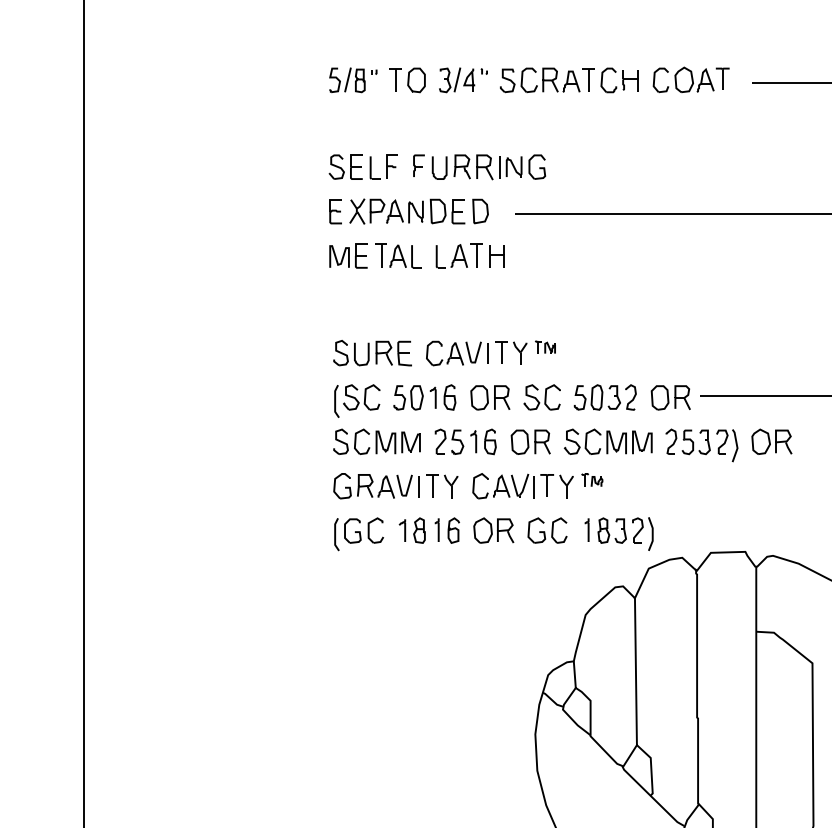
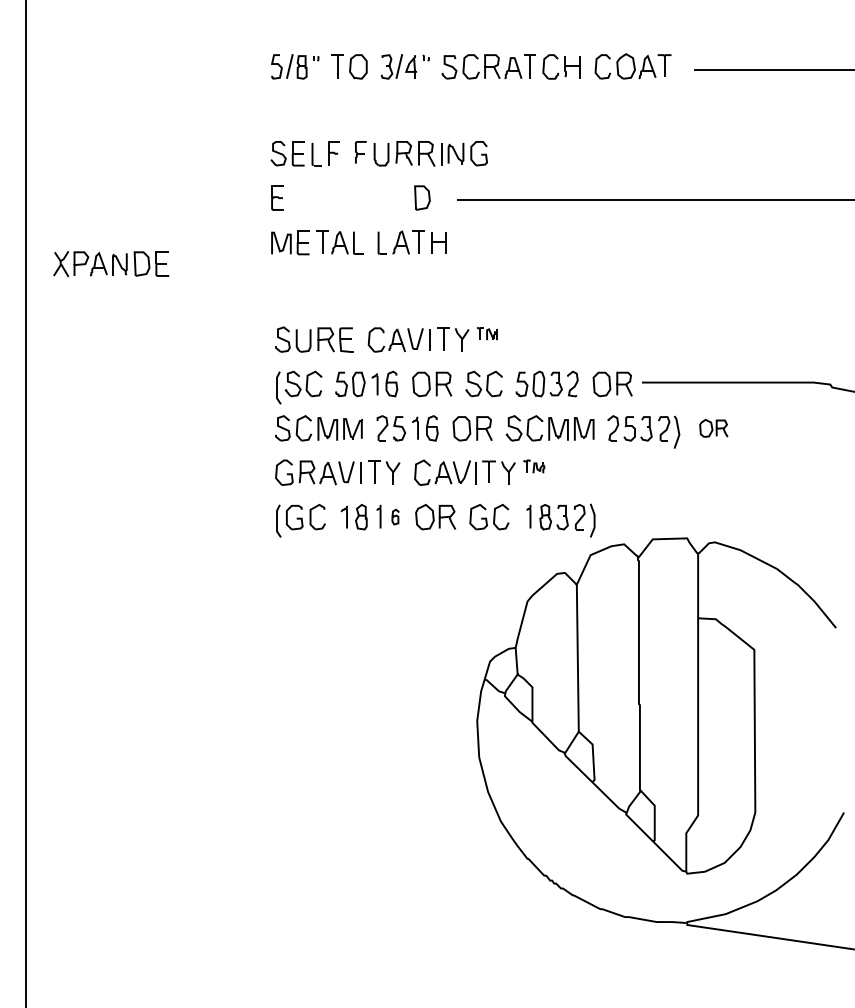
part: (407, 211) -> (111, 264), moved
part: (771, 441) -> (713, 428), size x0.7
part: (453, 529) -> (395, 516), size x0.6

